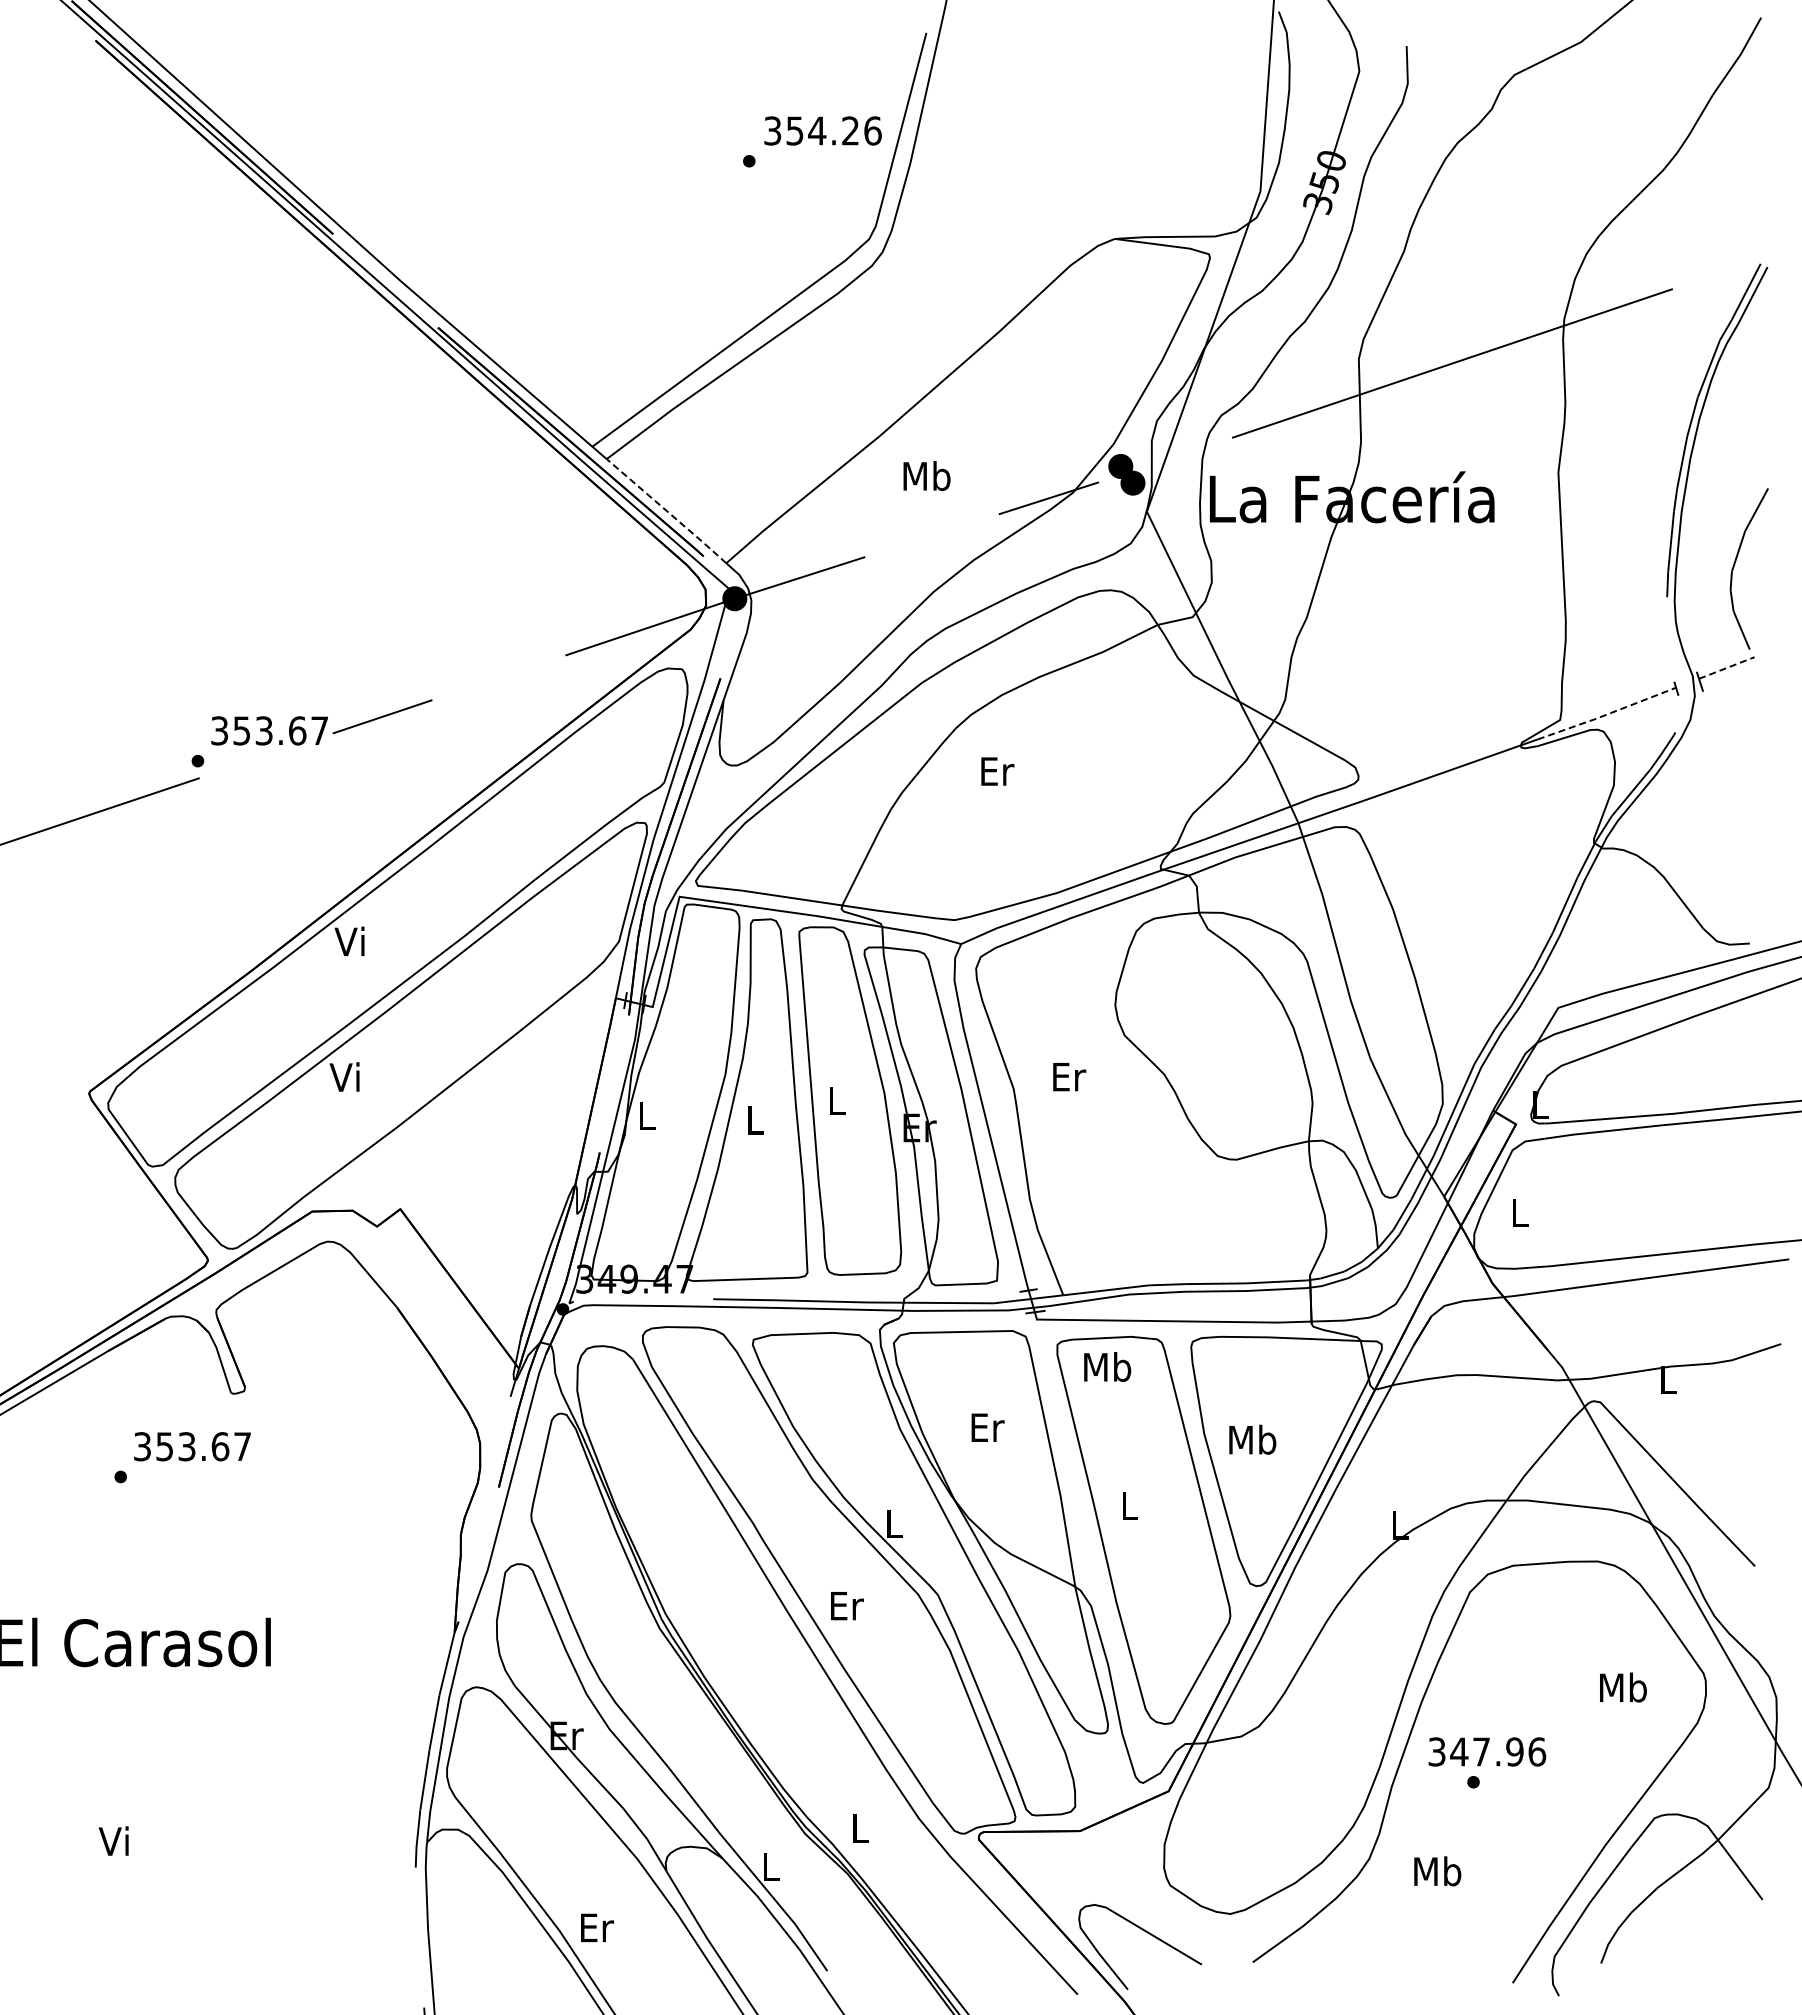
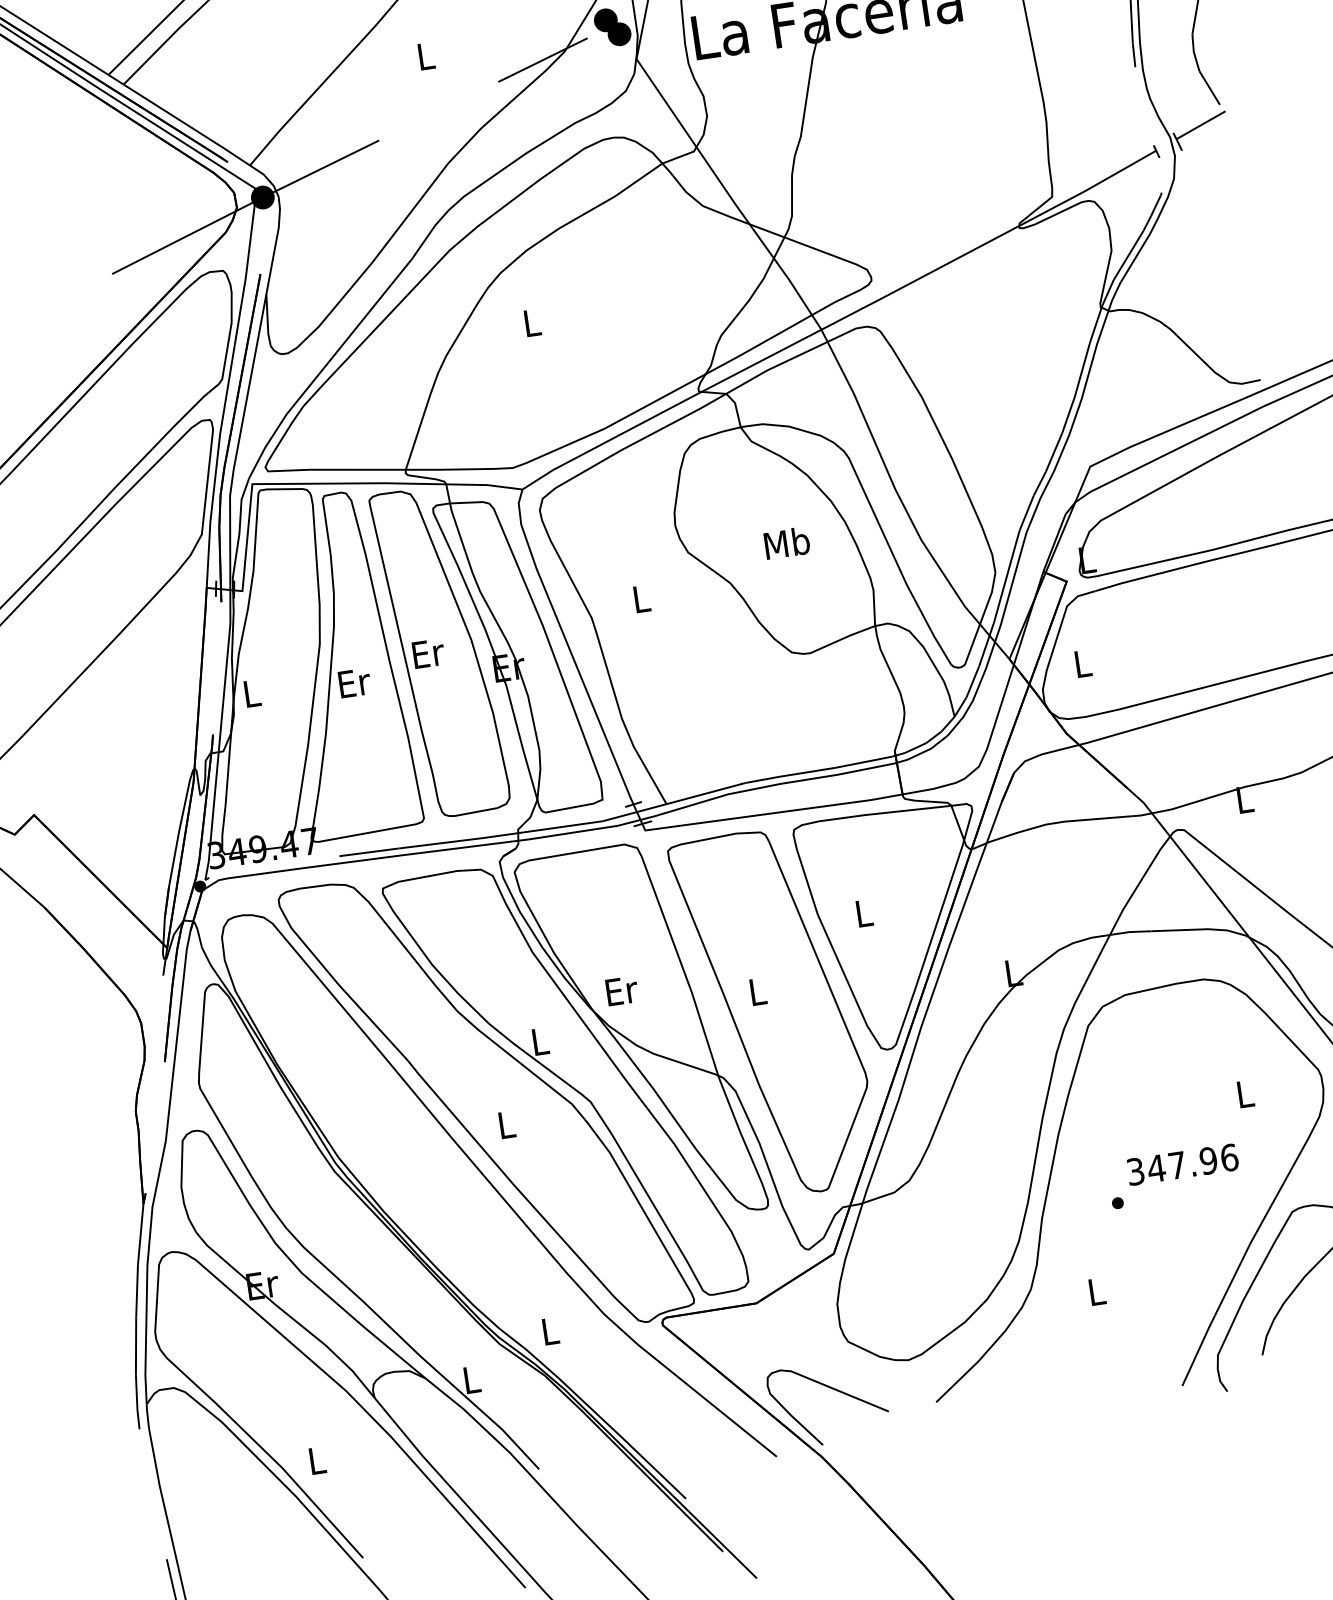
text: (926, 476) -> (425, 56), Mb -> L
line: (667, 511) -> (187, 125), dashed -> solid
line: (1726, 668) -> (1200, 125), dashed -> solid
line: (1607, 714) -> (1095, 185), dashed -> solid
text: (997, 771) -> (532, 322), Er -> L
text: (1069, 1077) -> (642, 599), Er -> L
text: (837, 1101) -> (428, 653), L -> Er
text: (755, 1120) -> (354, 683), L -> Er
text: (1107, 1366) -> (786, 542), moved
text: (987, 1427) -> (621, 990), moved
text: (1252, 1439) -> (863, 912), Mb -> L
text: (847, 1606) -> (507, 1125), Er -> L
text: (1623, 1687) -> (1245, 1093), Mb -> L
text: (1487, 1751) -> (1182, 1164), moved
text: (1437, 1871) -> (1096, 1291), Mb -> L
text: (597, 1927) -> (317, 1460), Er -> L

